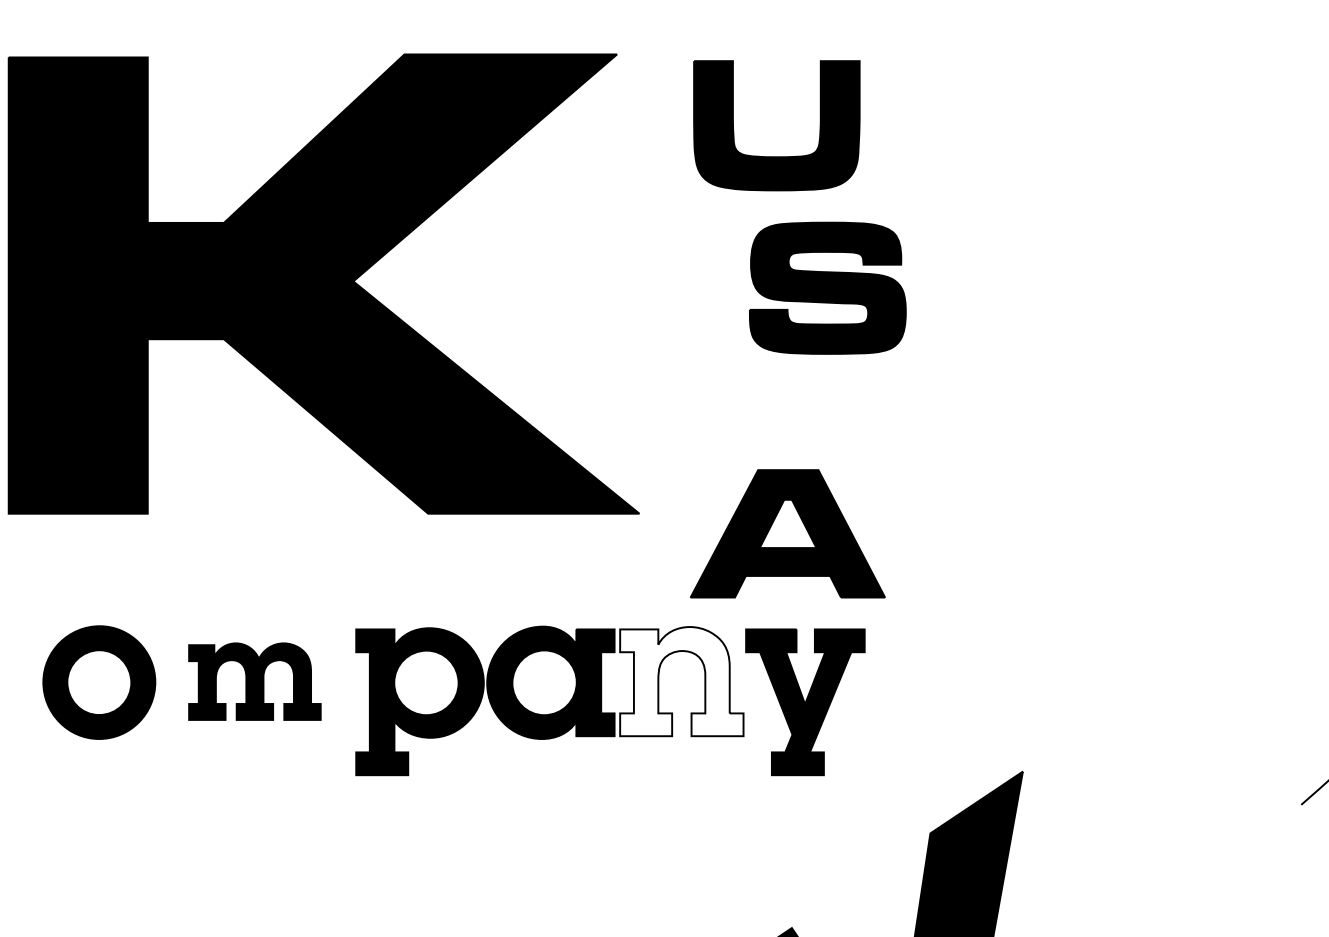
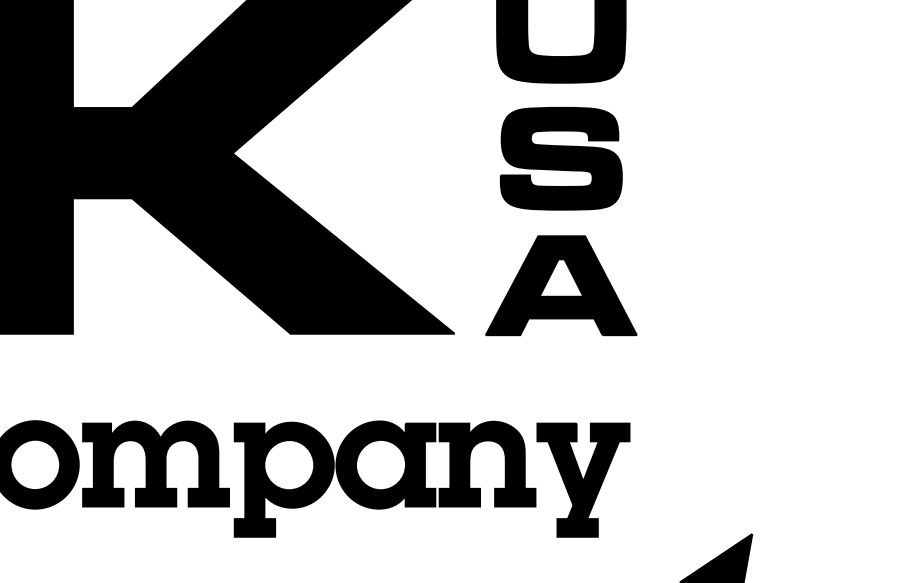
part: (827, 287) -> (561, 158), moved
part: (787, 533) -> (561, 285), moved
part: (254, 681) -> (155, 464), size x1.43
fill: (681, 681) -> (487, 464), added

